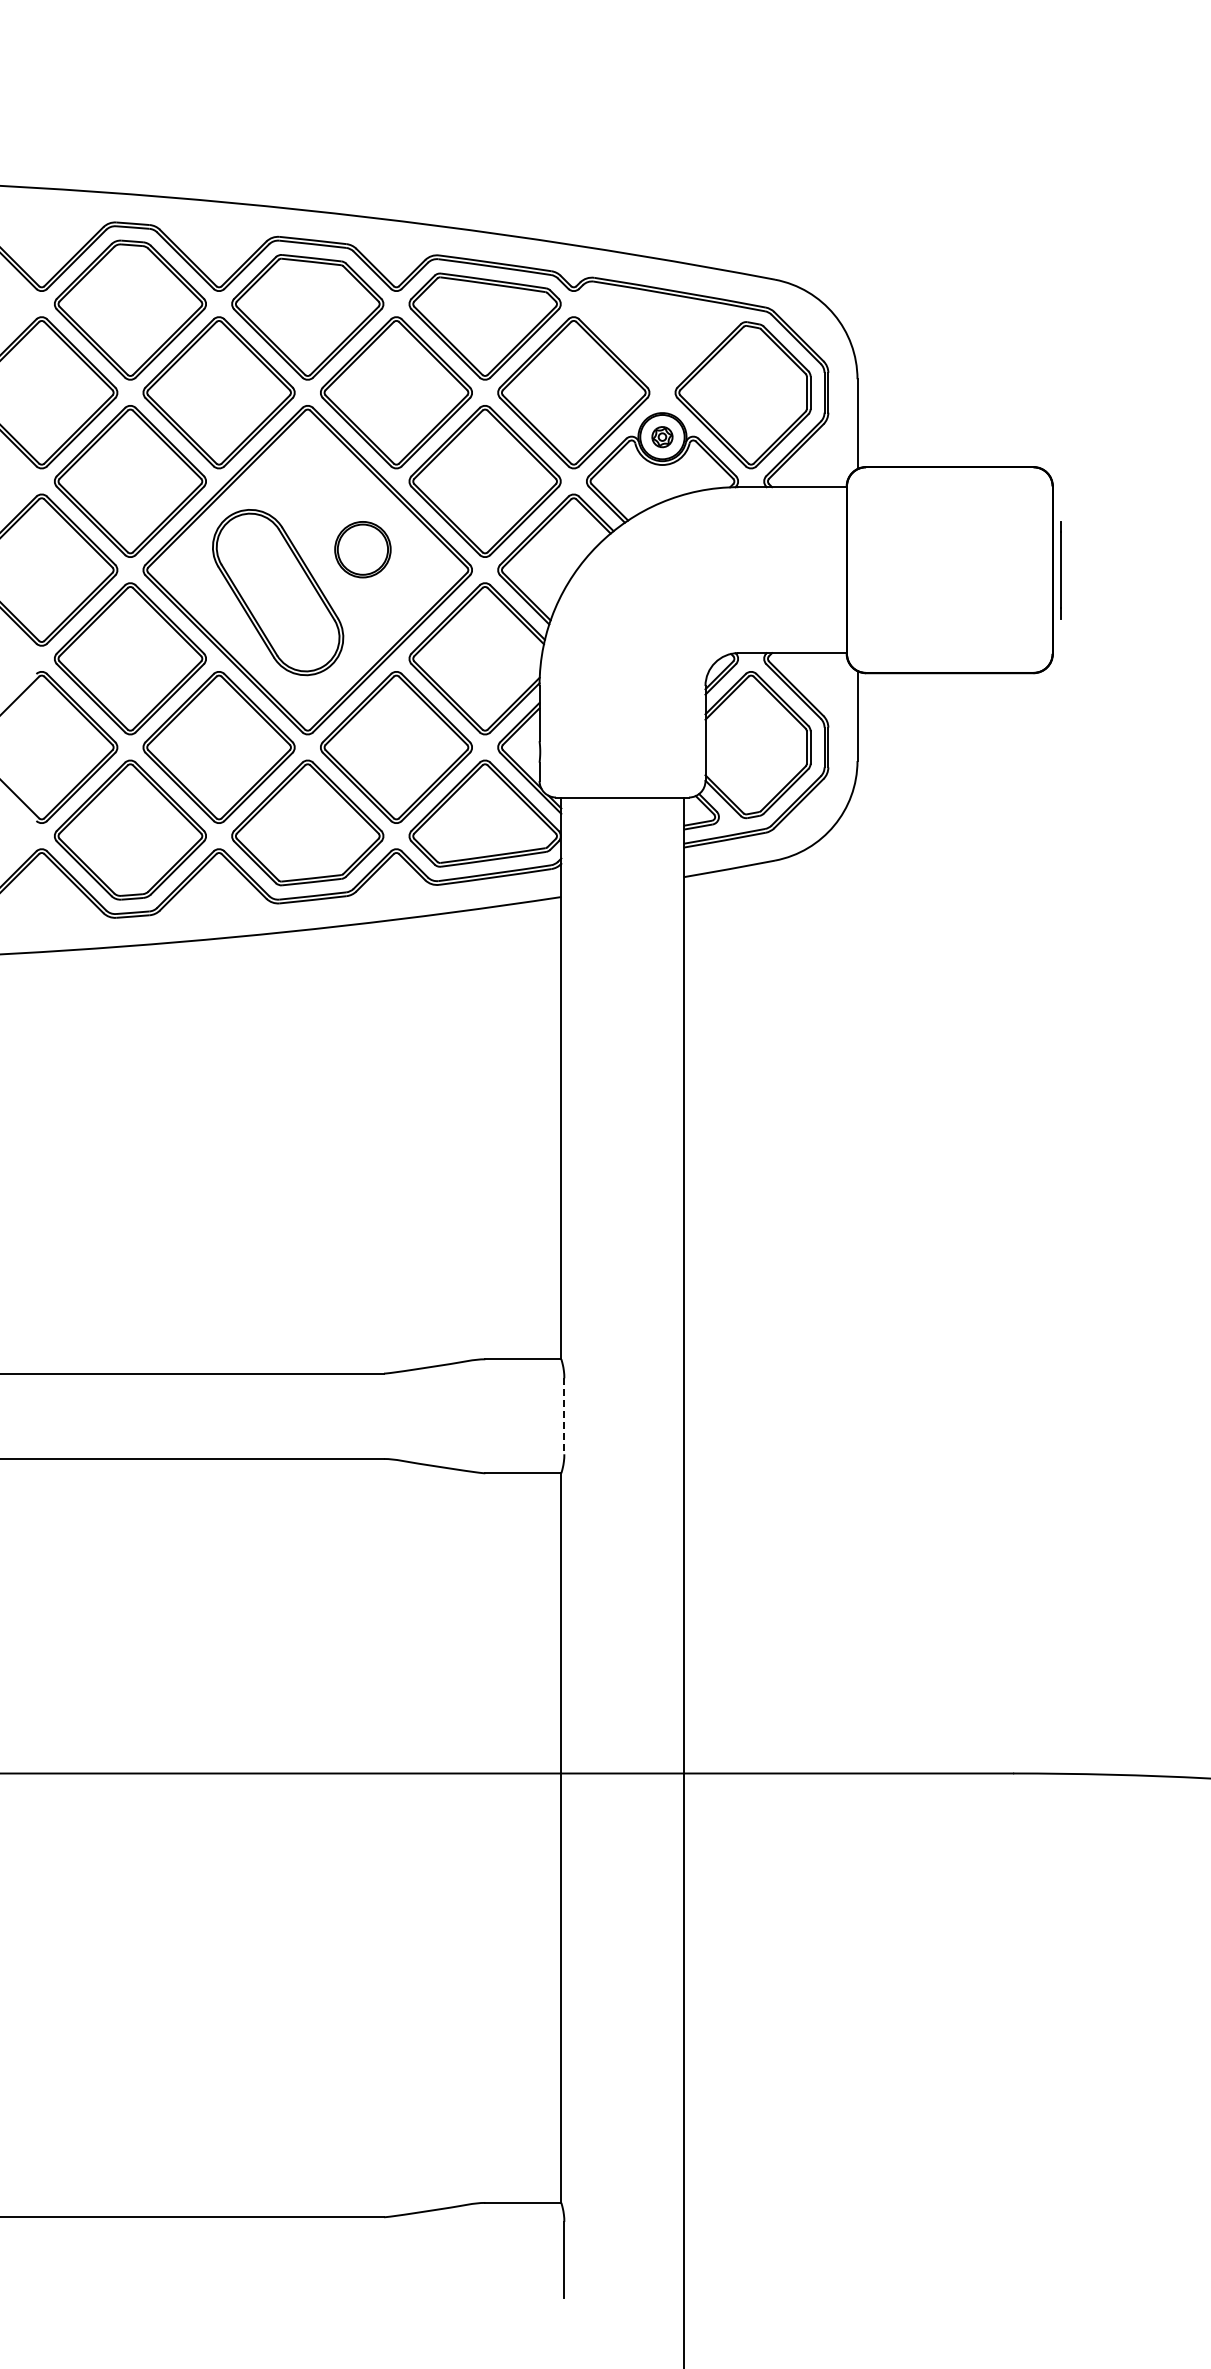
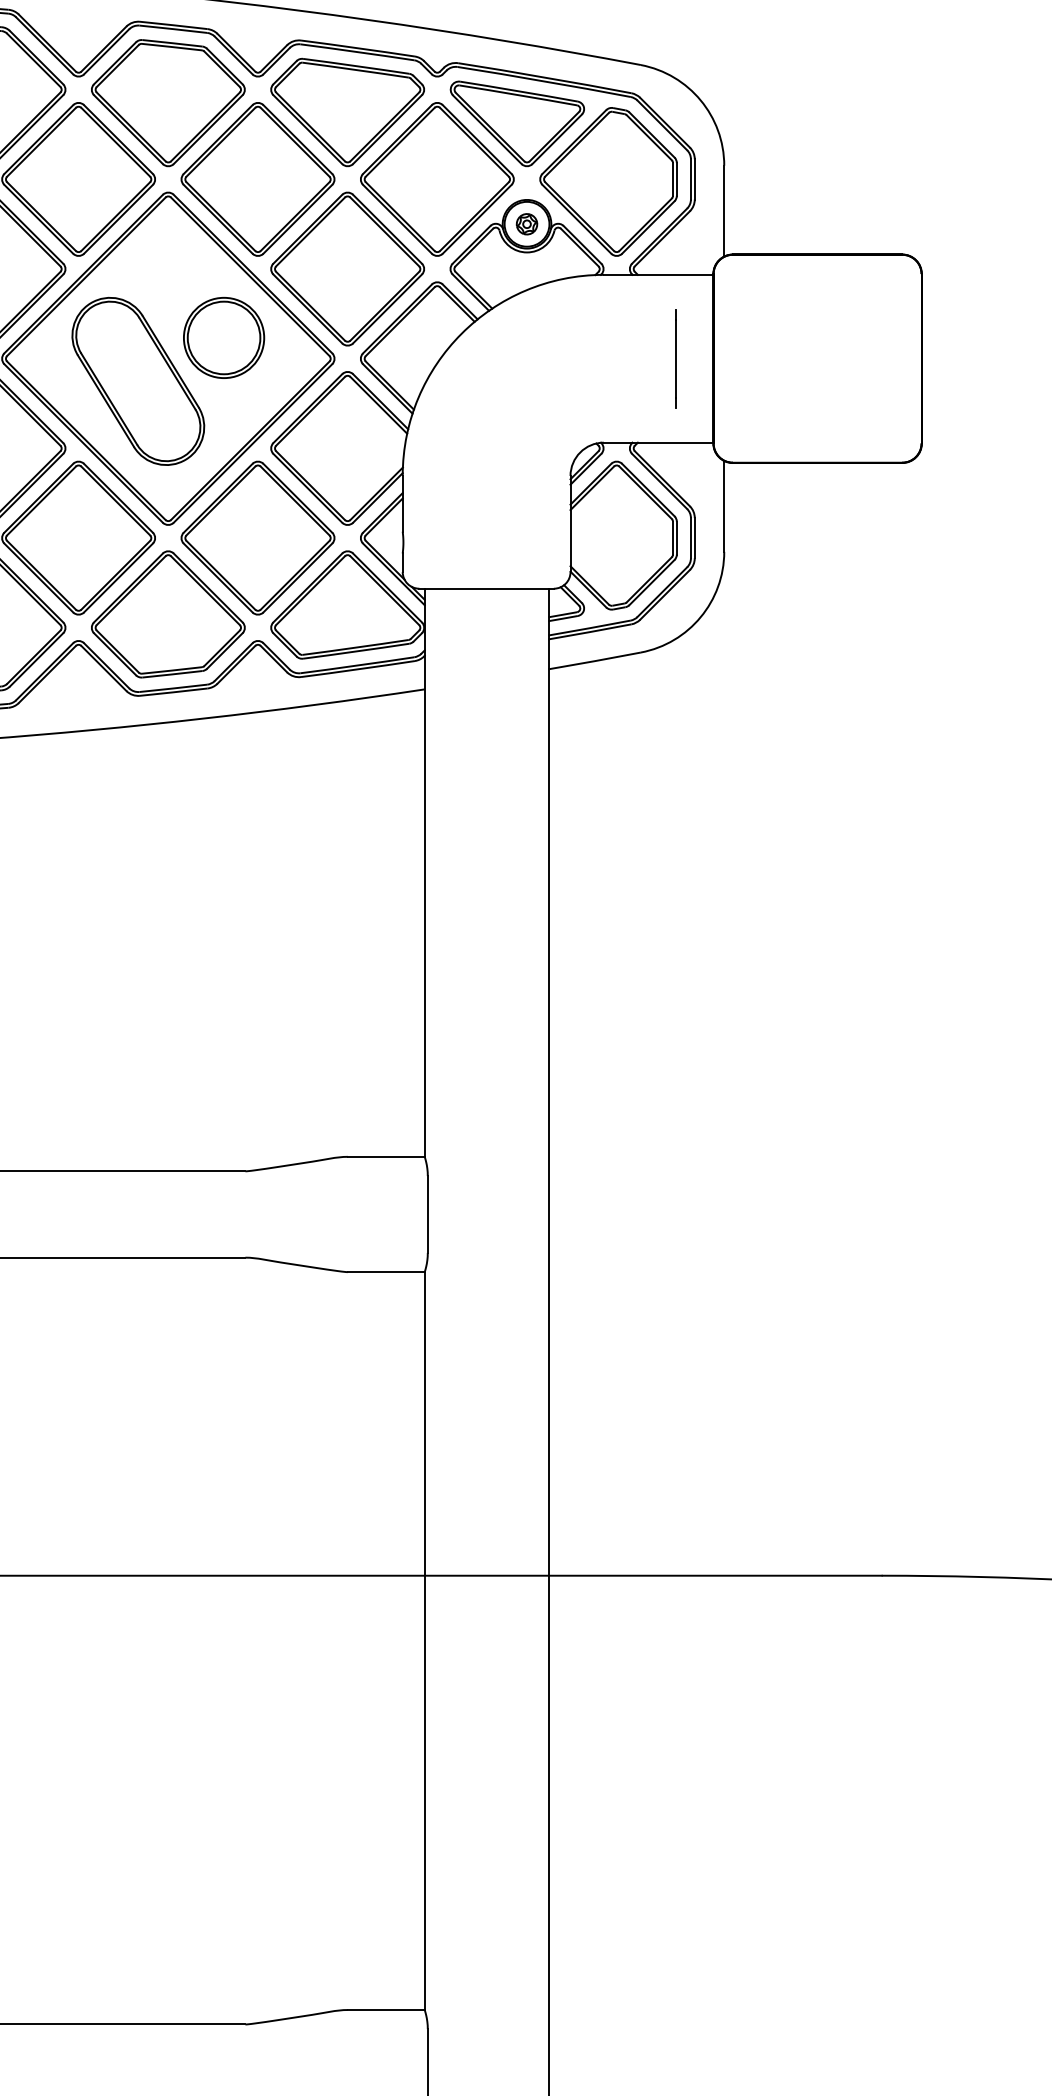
part: (652, 337) -> (516, 123), added
part: (362, 549) -> (223, 337), size x1.43
line: (1060, 570) -> (674, 359), moved
line: (564, 1416) -> (427, 1214), dashed -> solid

